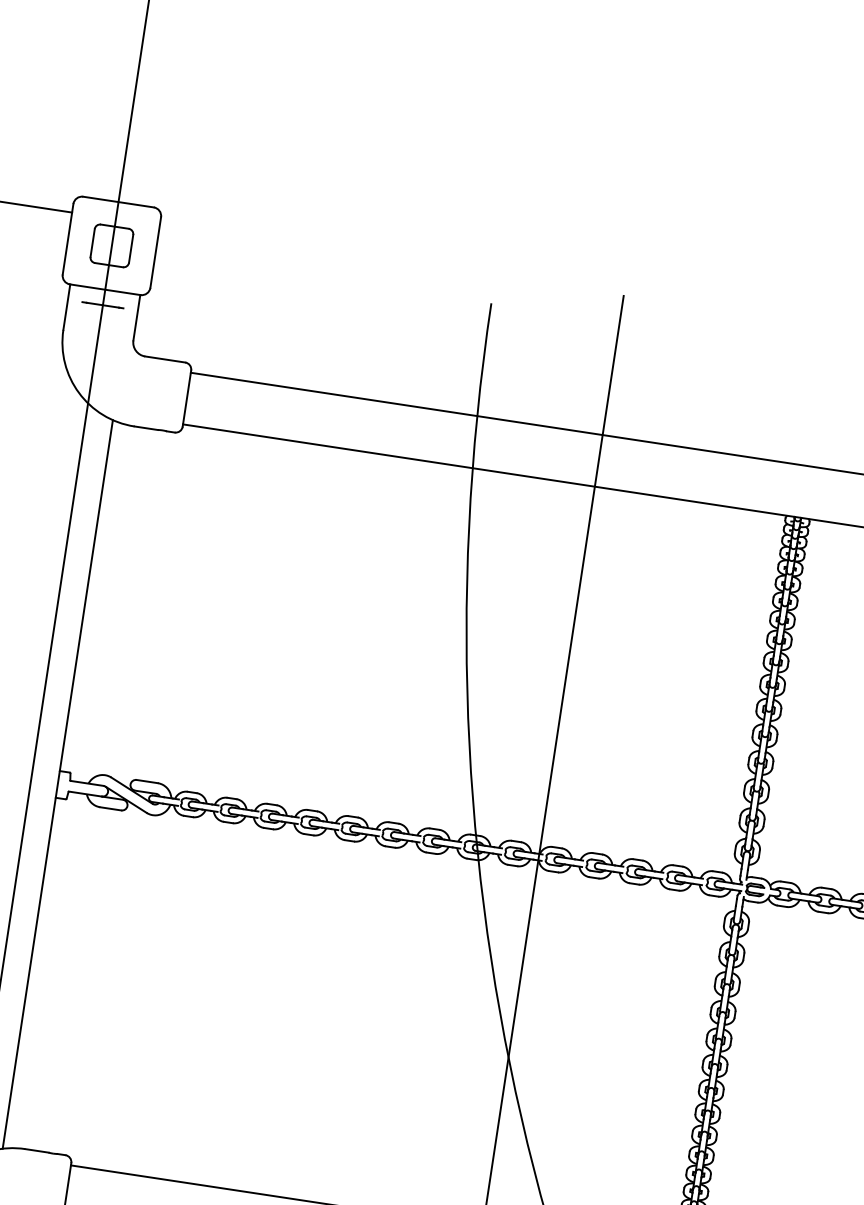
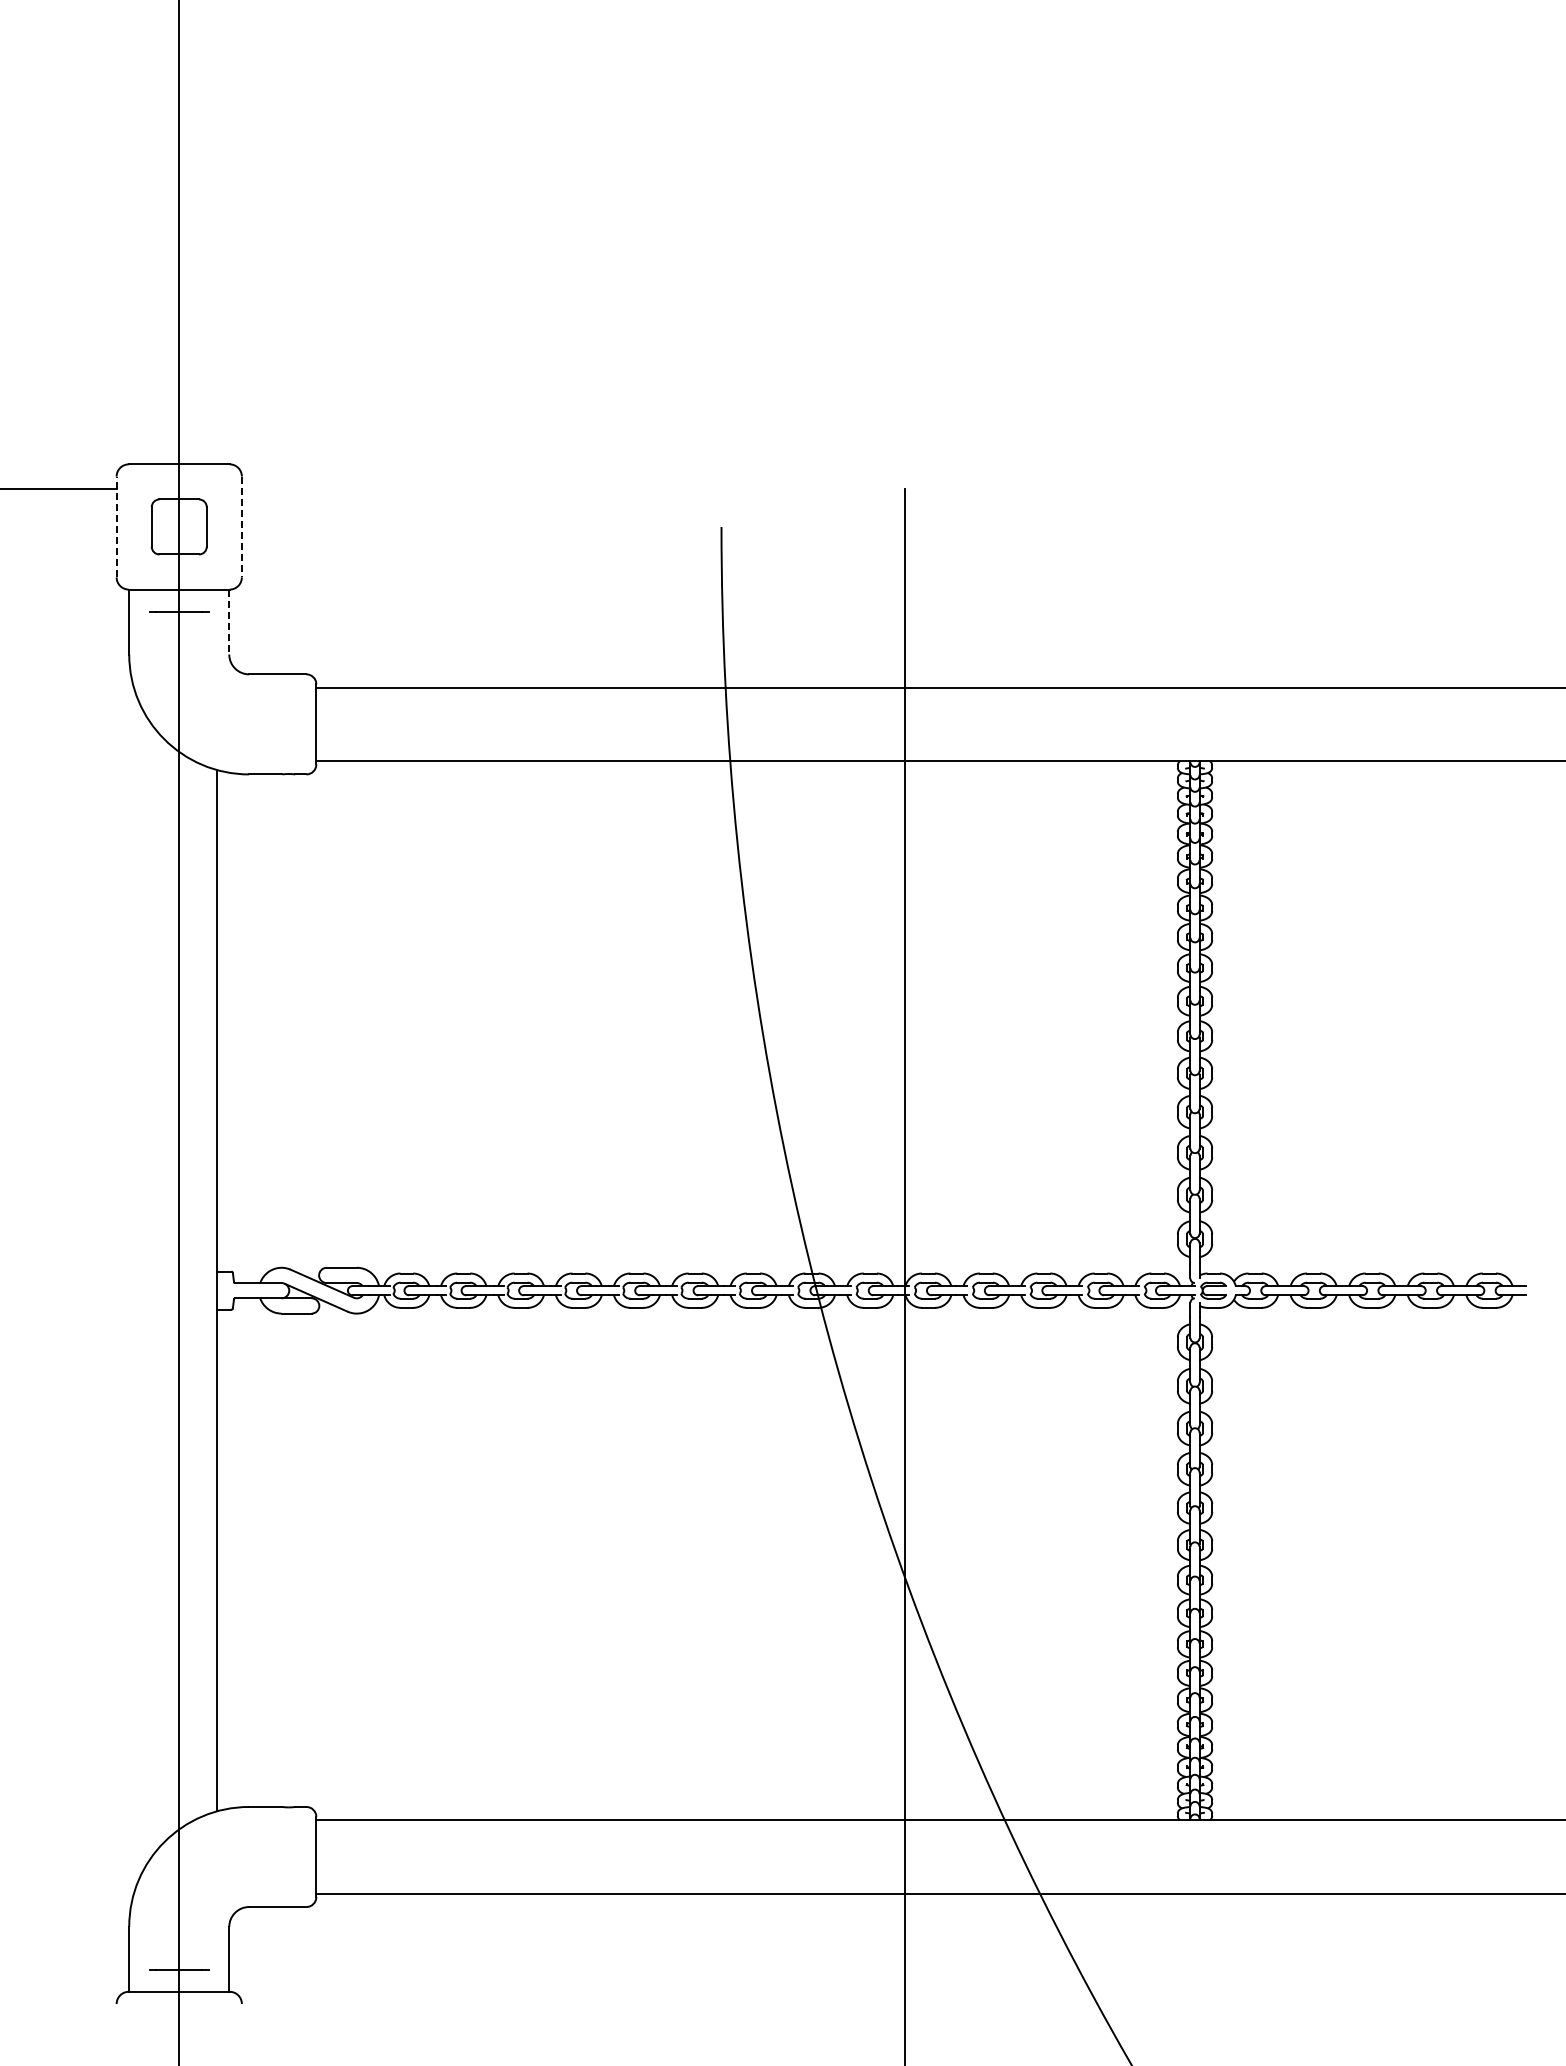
line: (68, 238) -> (116, 526), solid -> dashed
line: (155, 252) -> (241, 527), solid -> dashed
line: (136, 318) -> (229, 622), solid -> dashed

